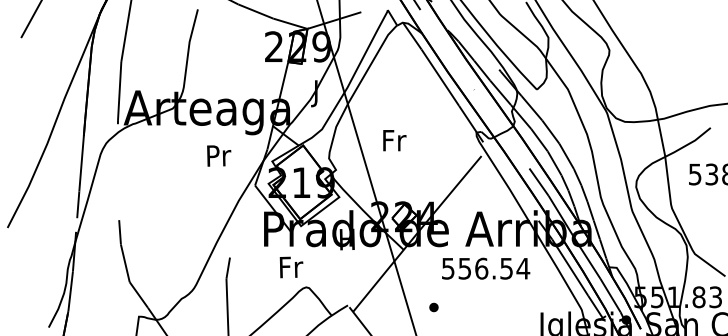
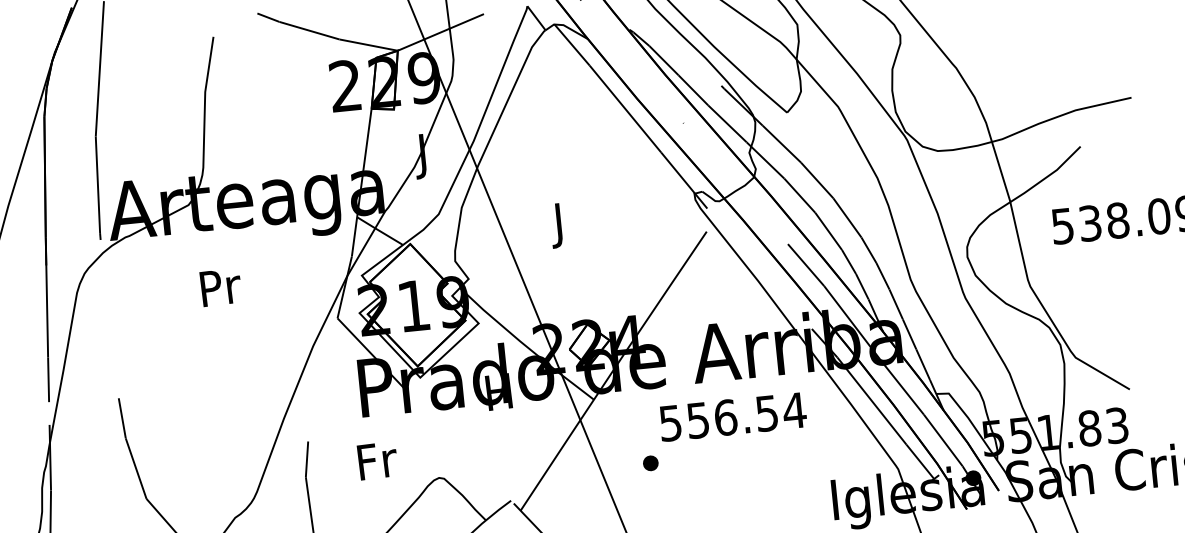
text: (394, 143) -> (560, 225), Fr -> J
text: (219, 155) -> (221, 286), moved
text: (291, 267) -> (377, 461), moved
part: (433, 307) -> (650, 463), moved

